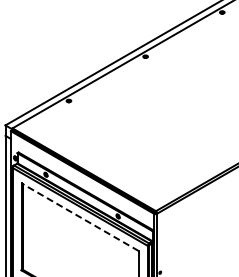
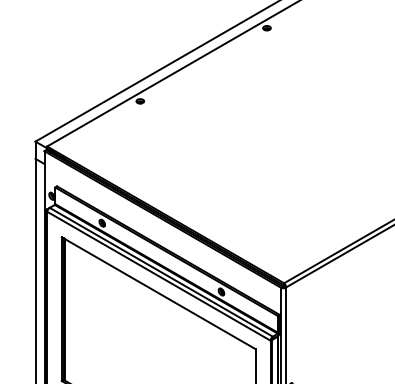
line: (80, 217) -> (159, 293), dashed -> solid

